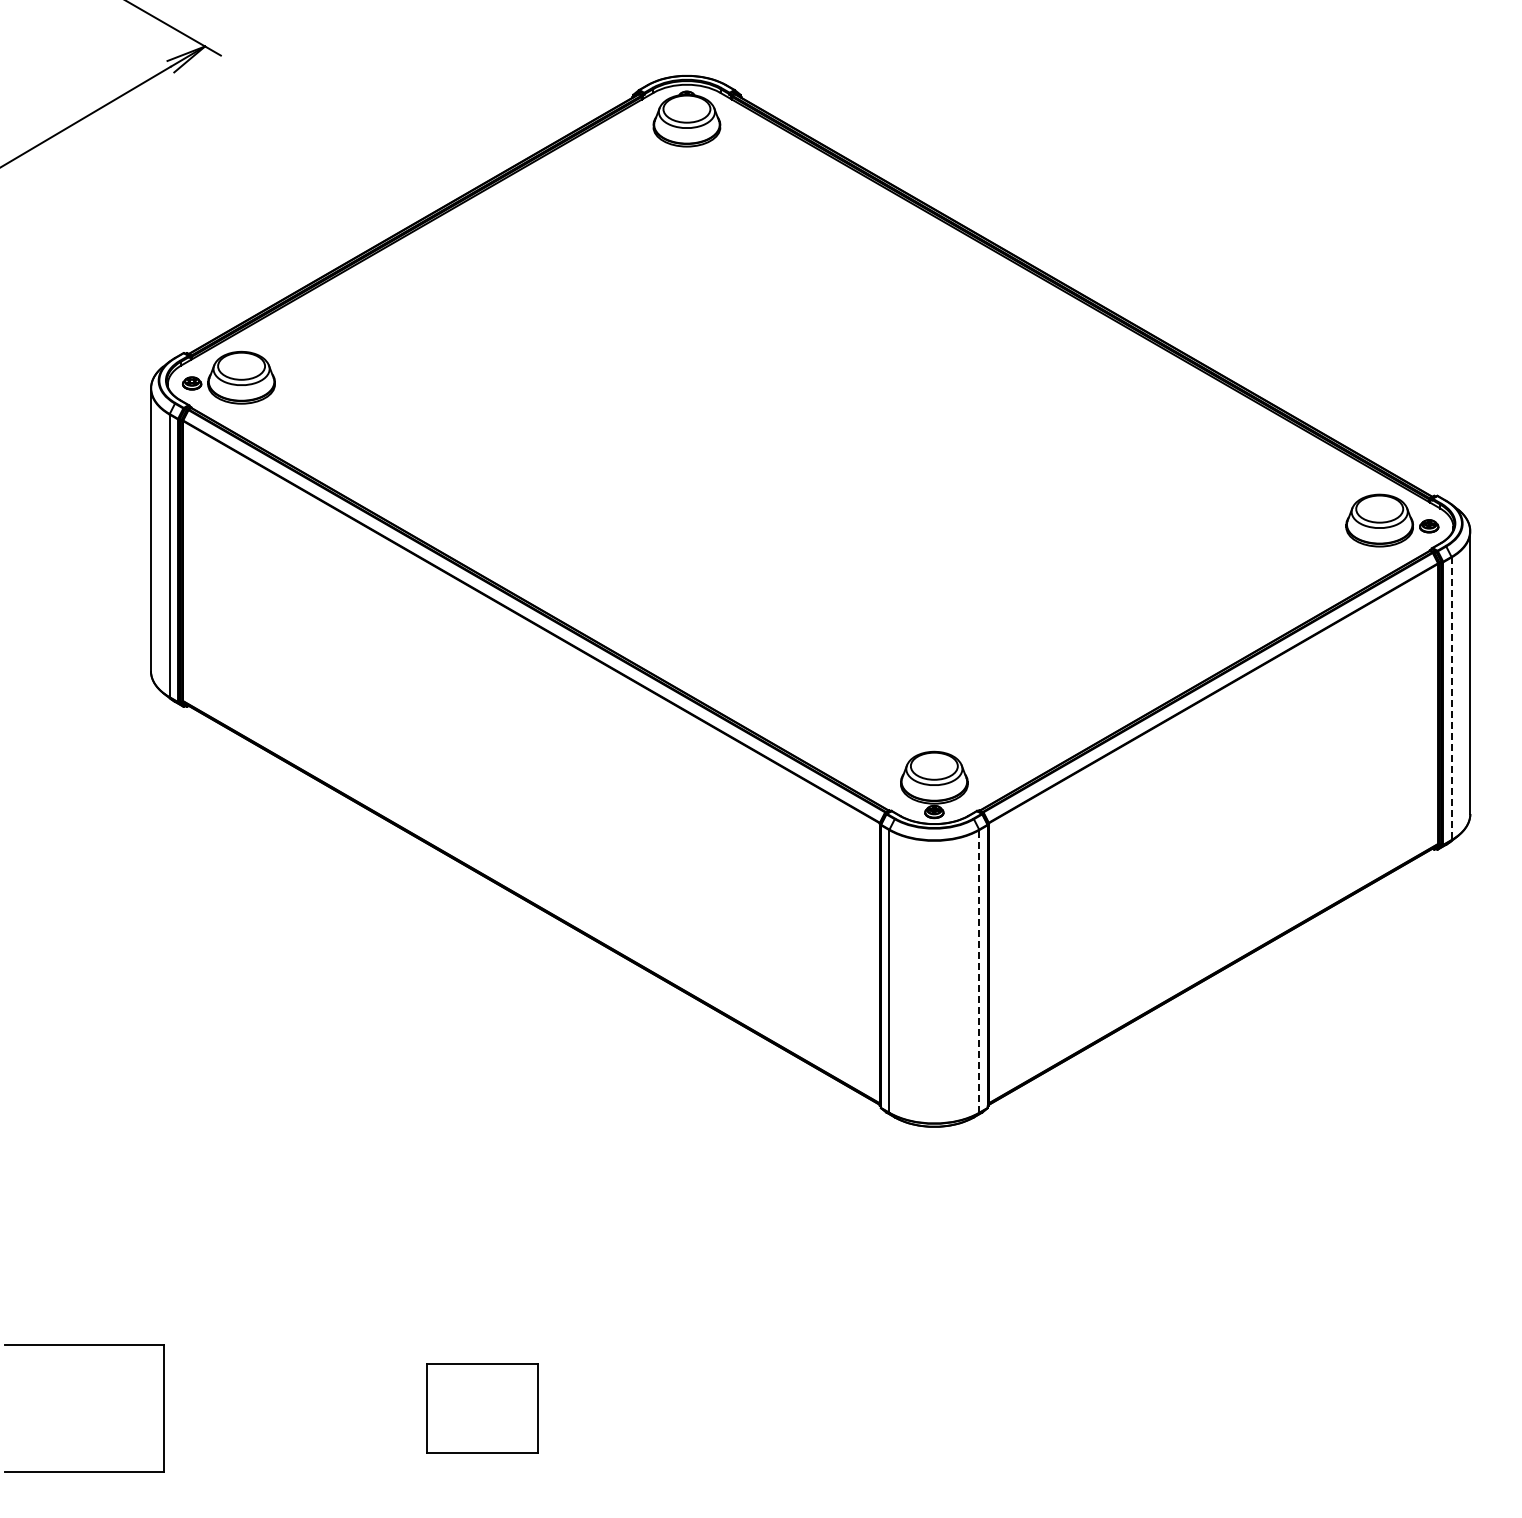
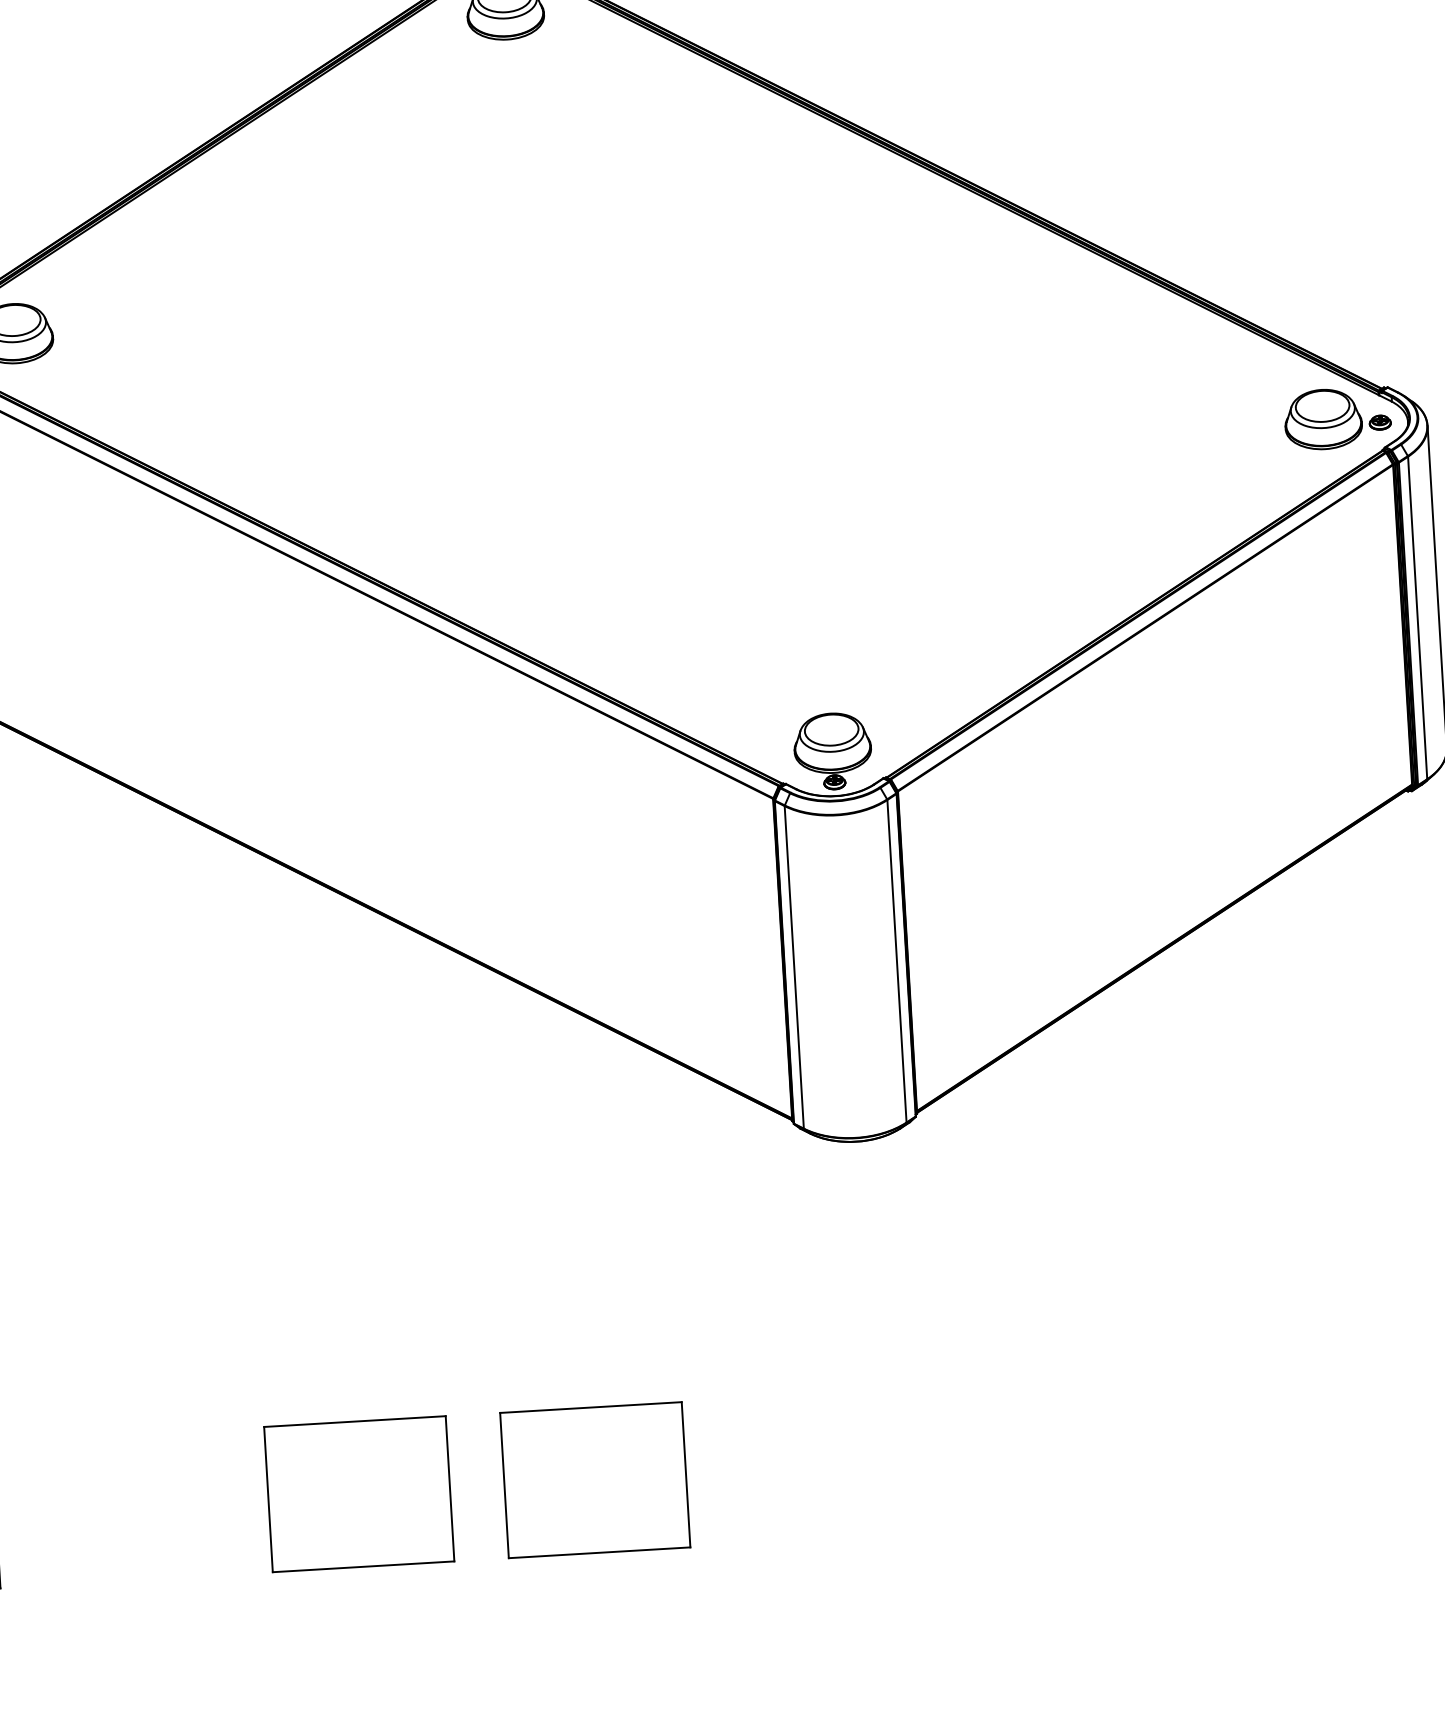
line: (1451, 699) -> (1417, 618), dashed -> solid
line: (979, 970) -> (897, 960), dashed -> solid
part: (482, 1408) -> (359, 1493), size x1.43
part: (689, 1408) -> (595, 1479), added

